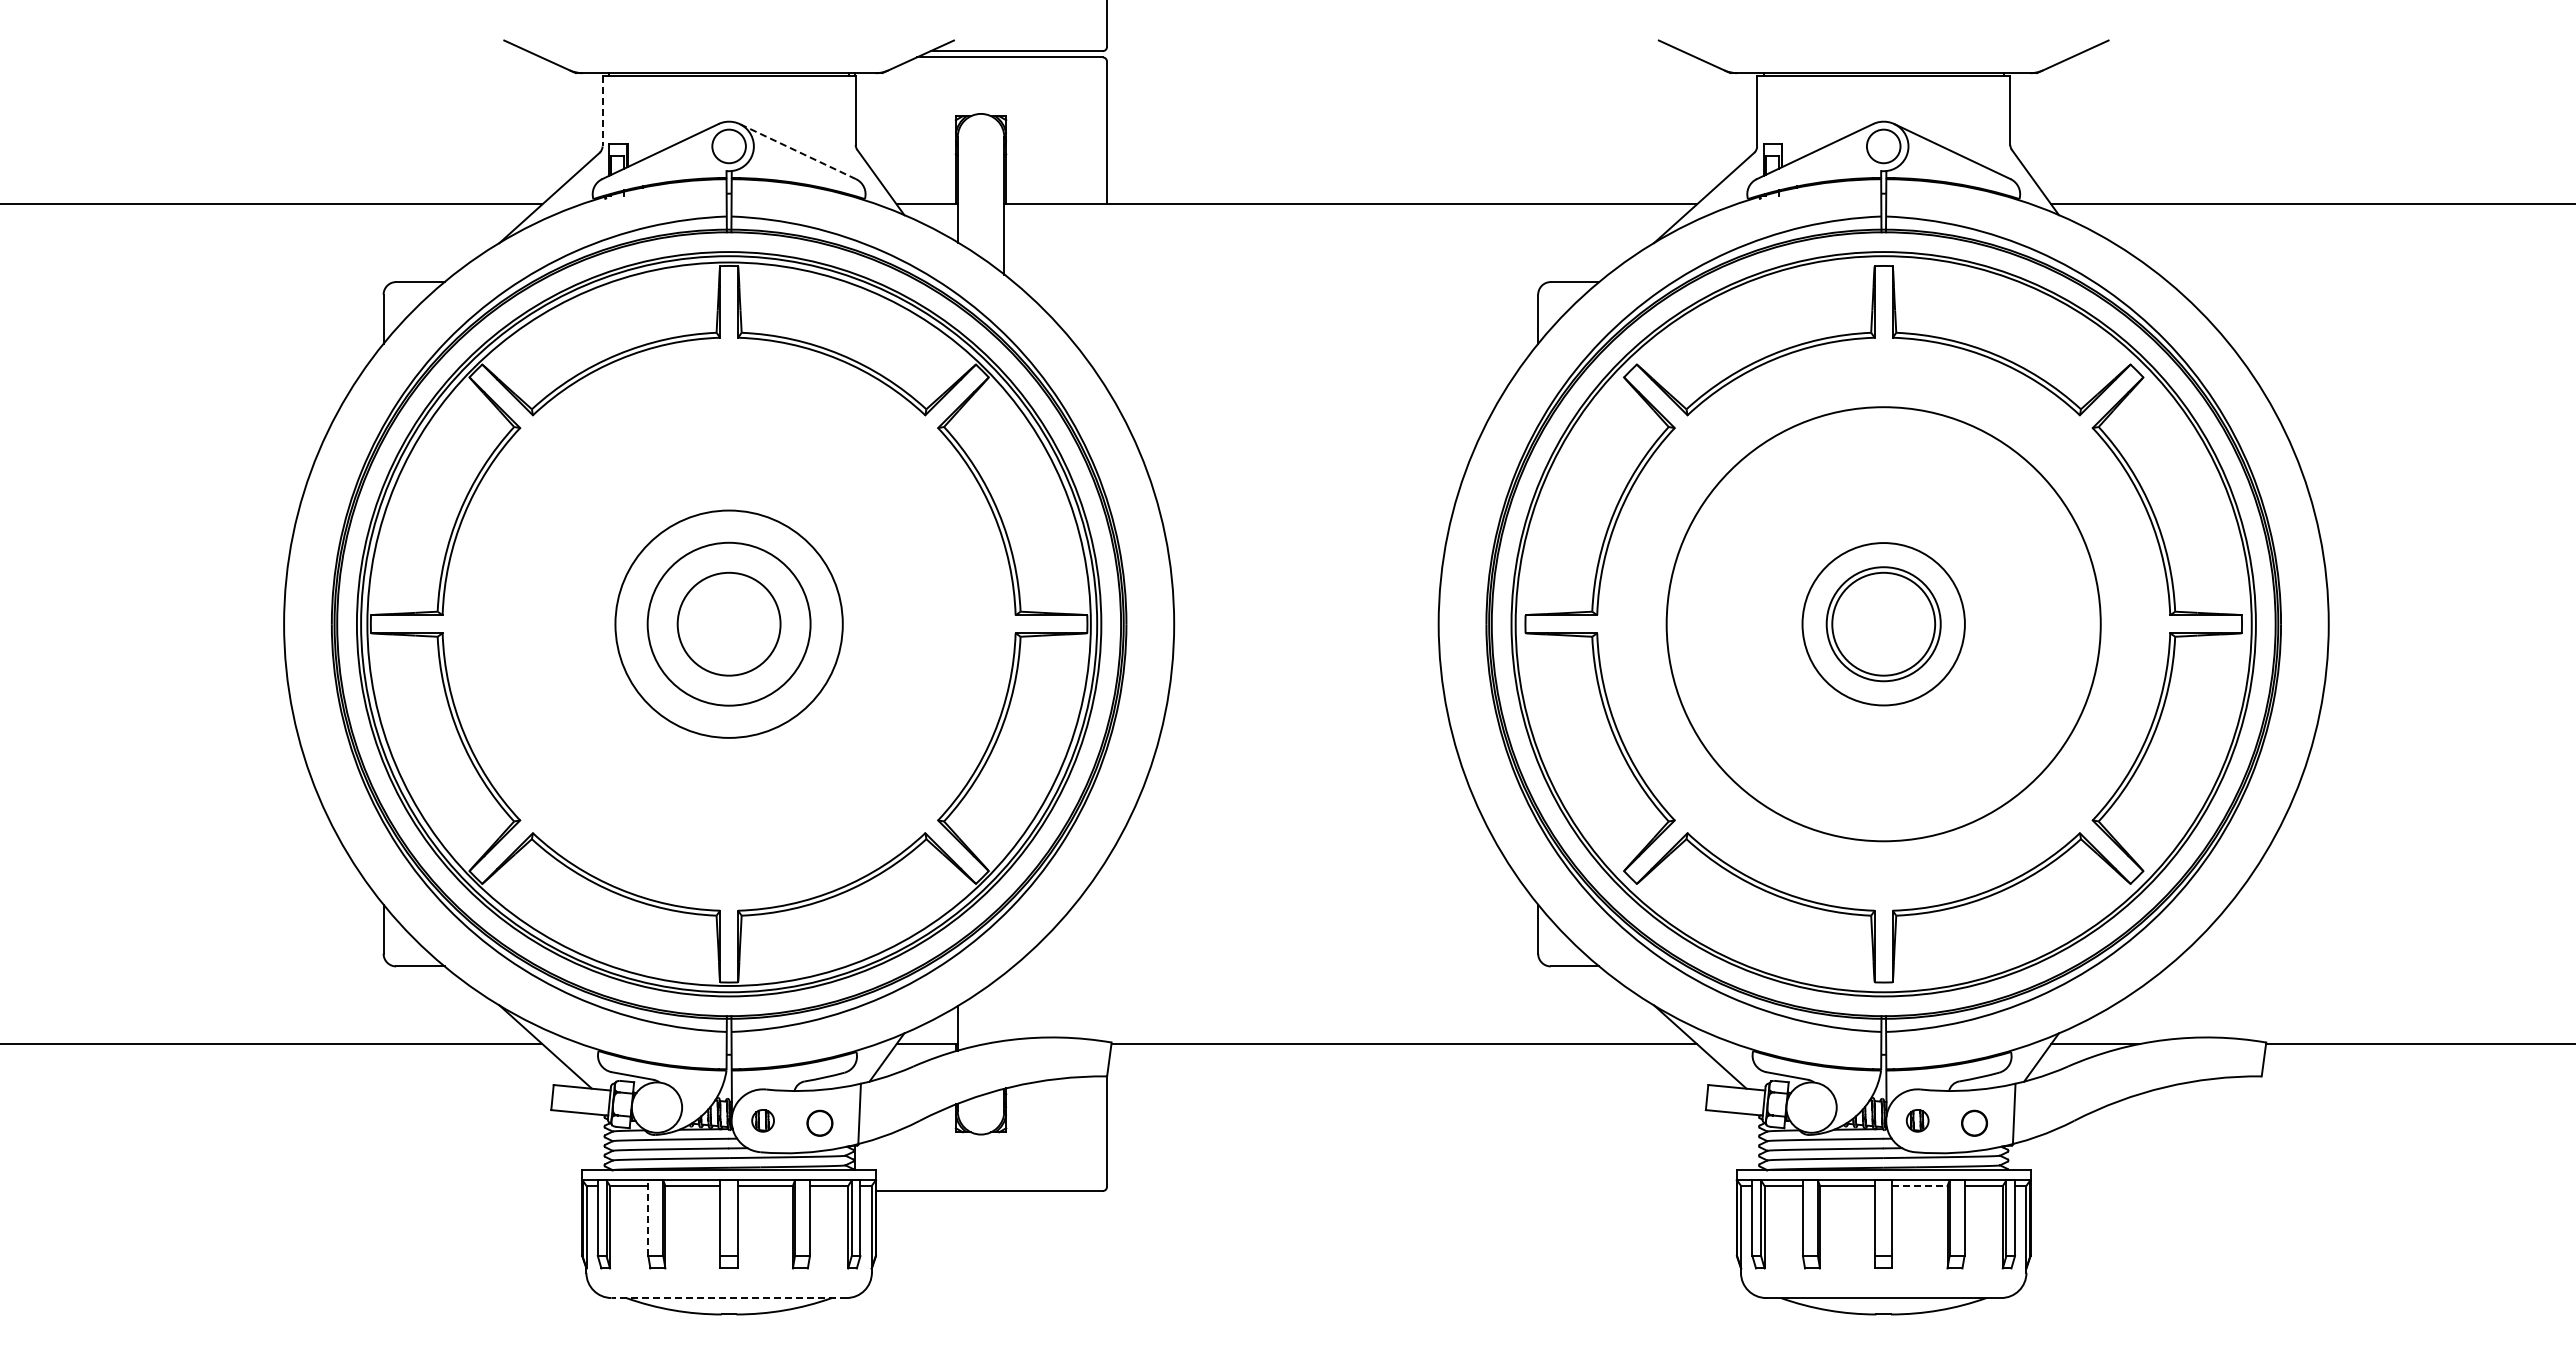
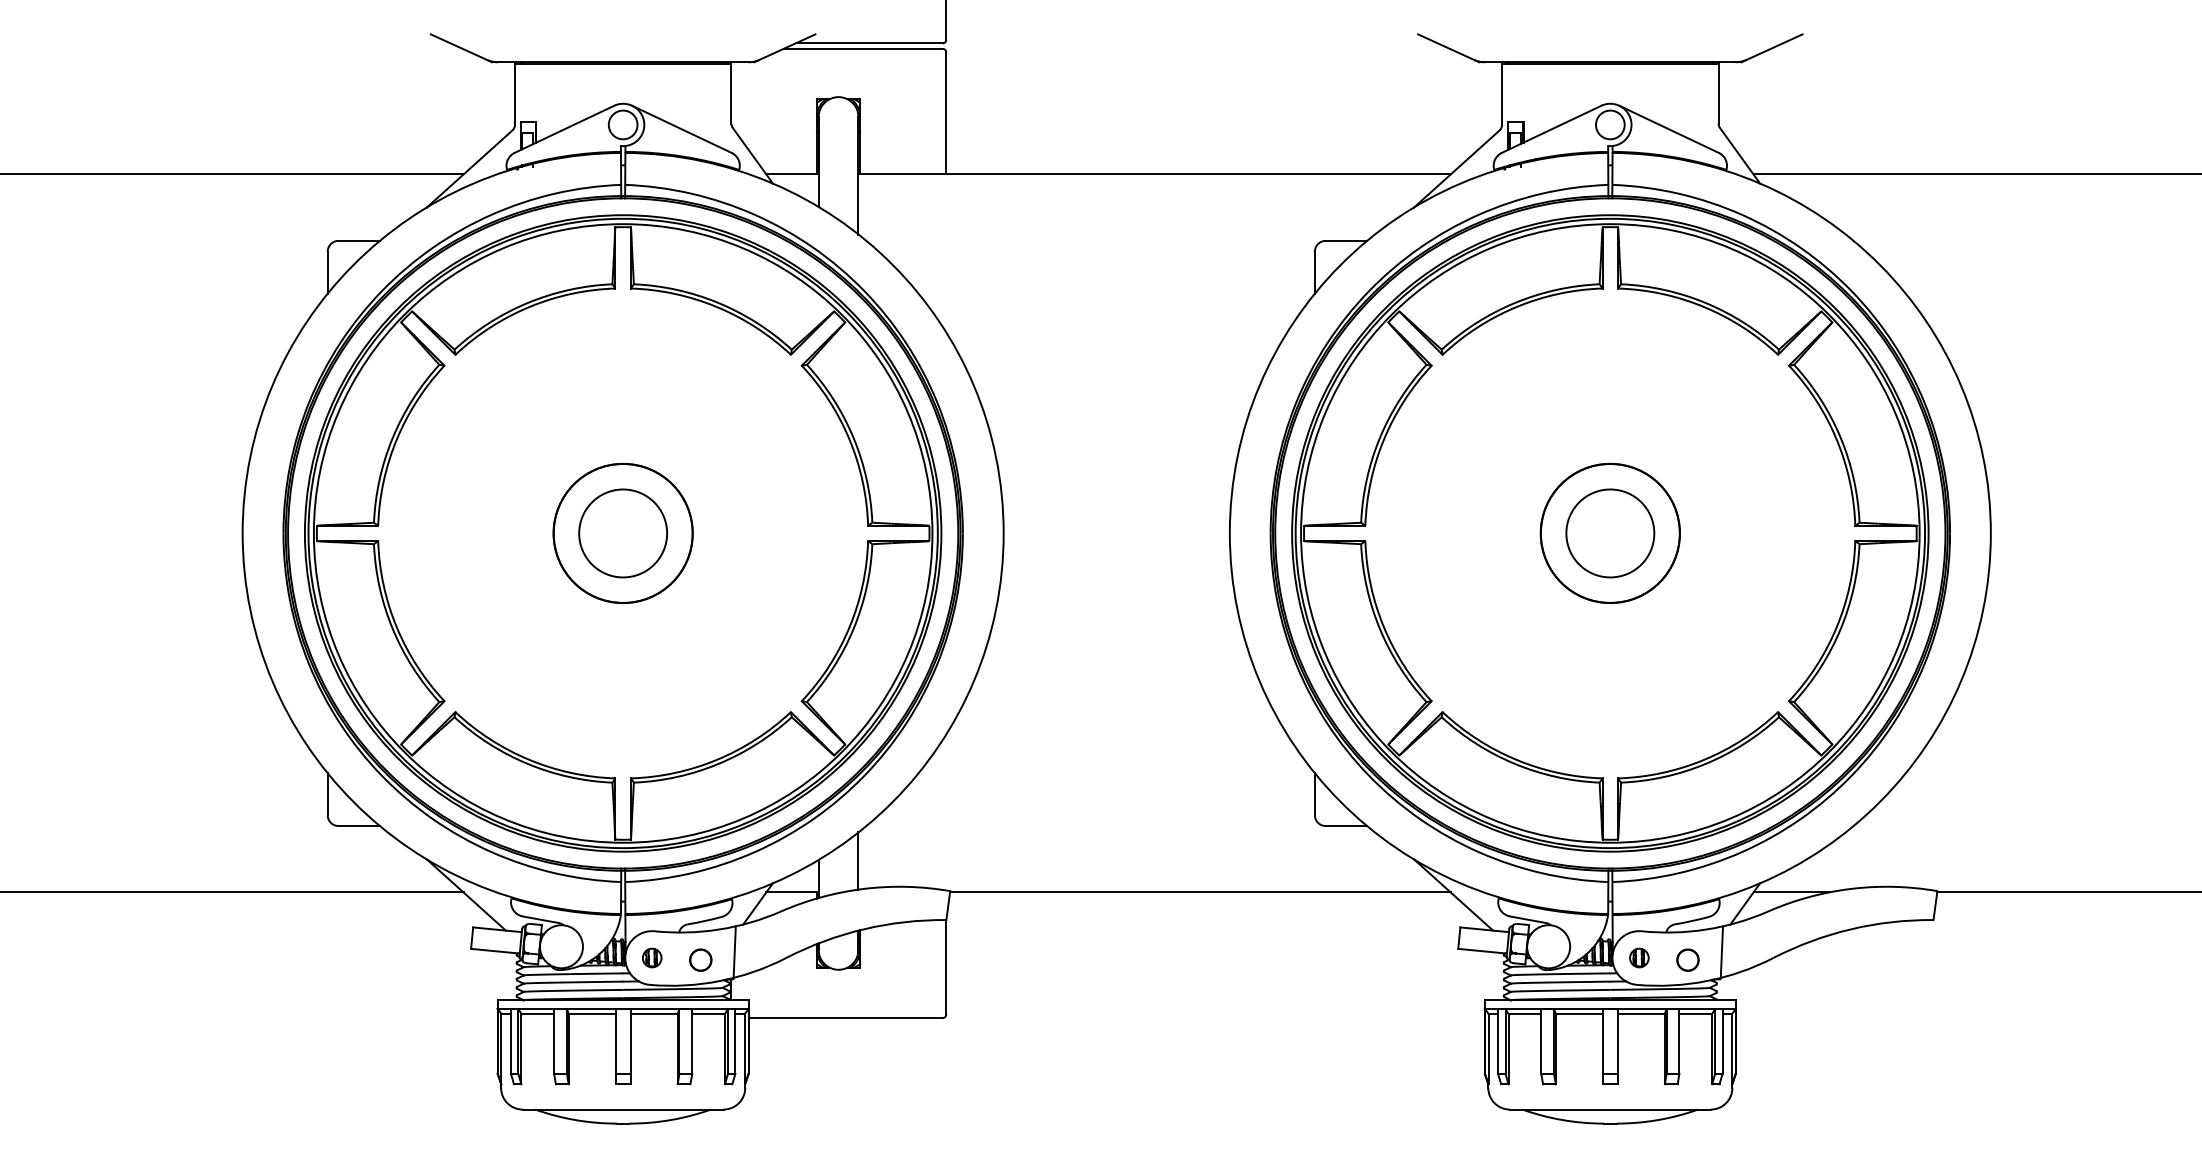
line: (602, 111) -> (514, 95), dashed -> solid
line: (797, 151) -> (681, 129), dashed -> solid
circle: (1883, 623) -> (1610, 532), size x1.43
circle: (1883, 623) -> (1610, 532), size x1.67
circle: (728, 624) -> (622, 533), size x0.71
line: (1004, 1006) -> (858, 860), added
line: (1919, 1186) -> (1640, 1014), dashed -> solid
line: (648, 1218) -> (554, 1041), dashed -> solid
line: (729, 1298) -> (623, 1109), dashed -> solid

